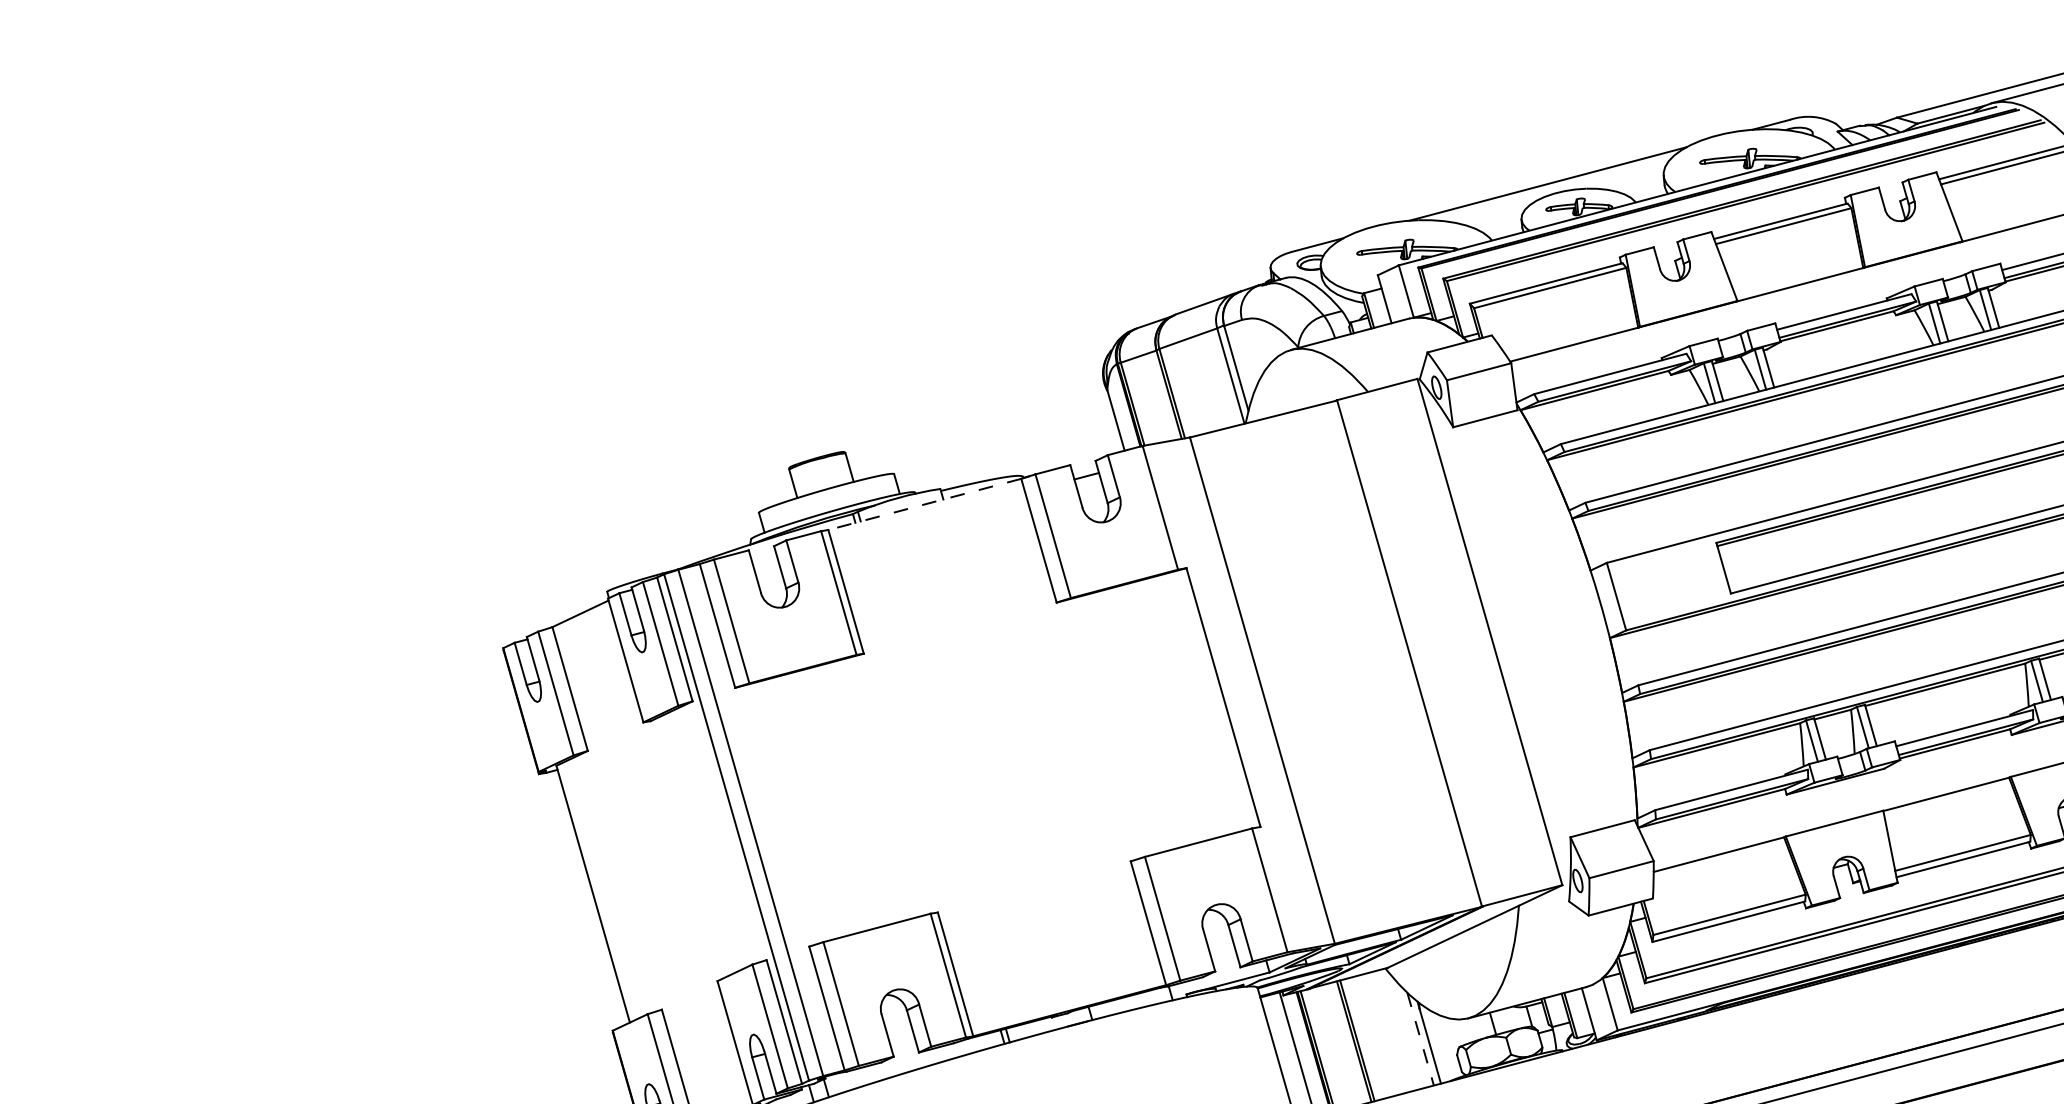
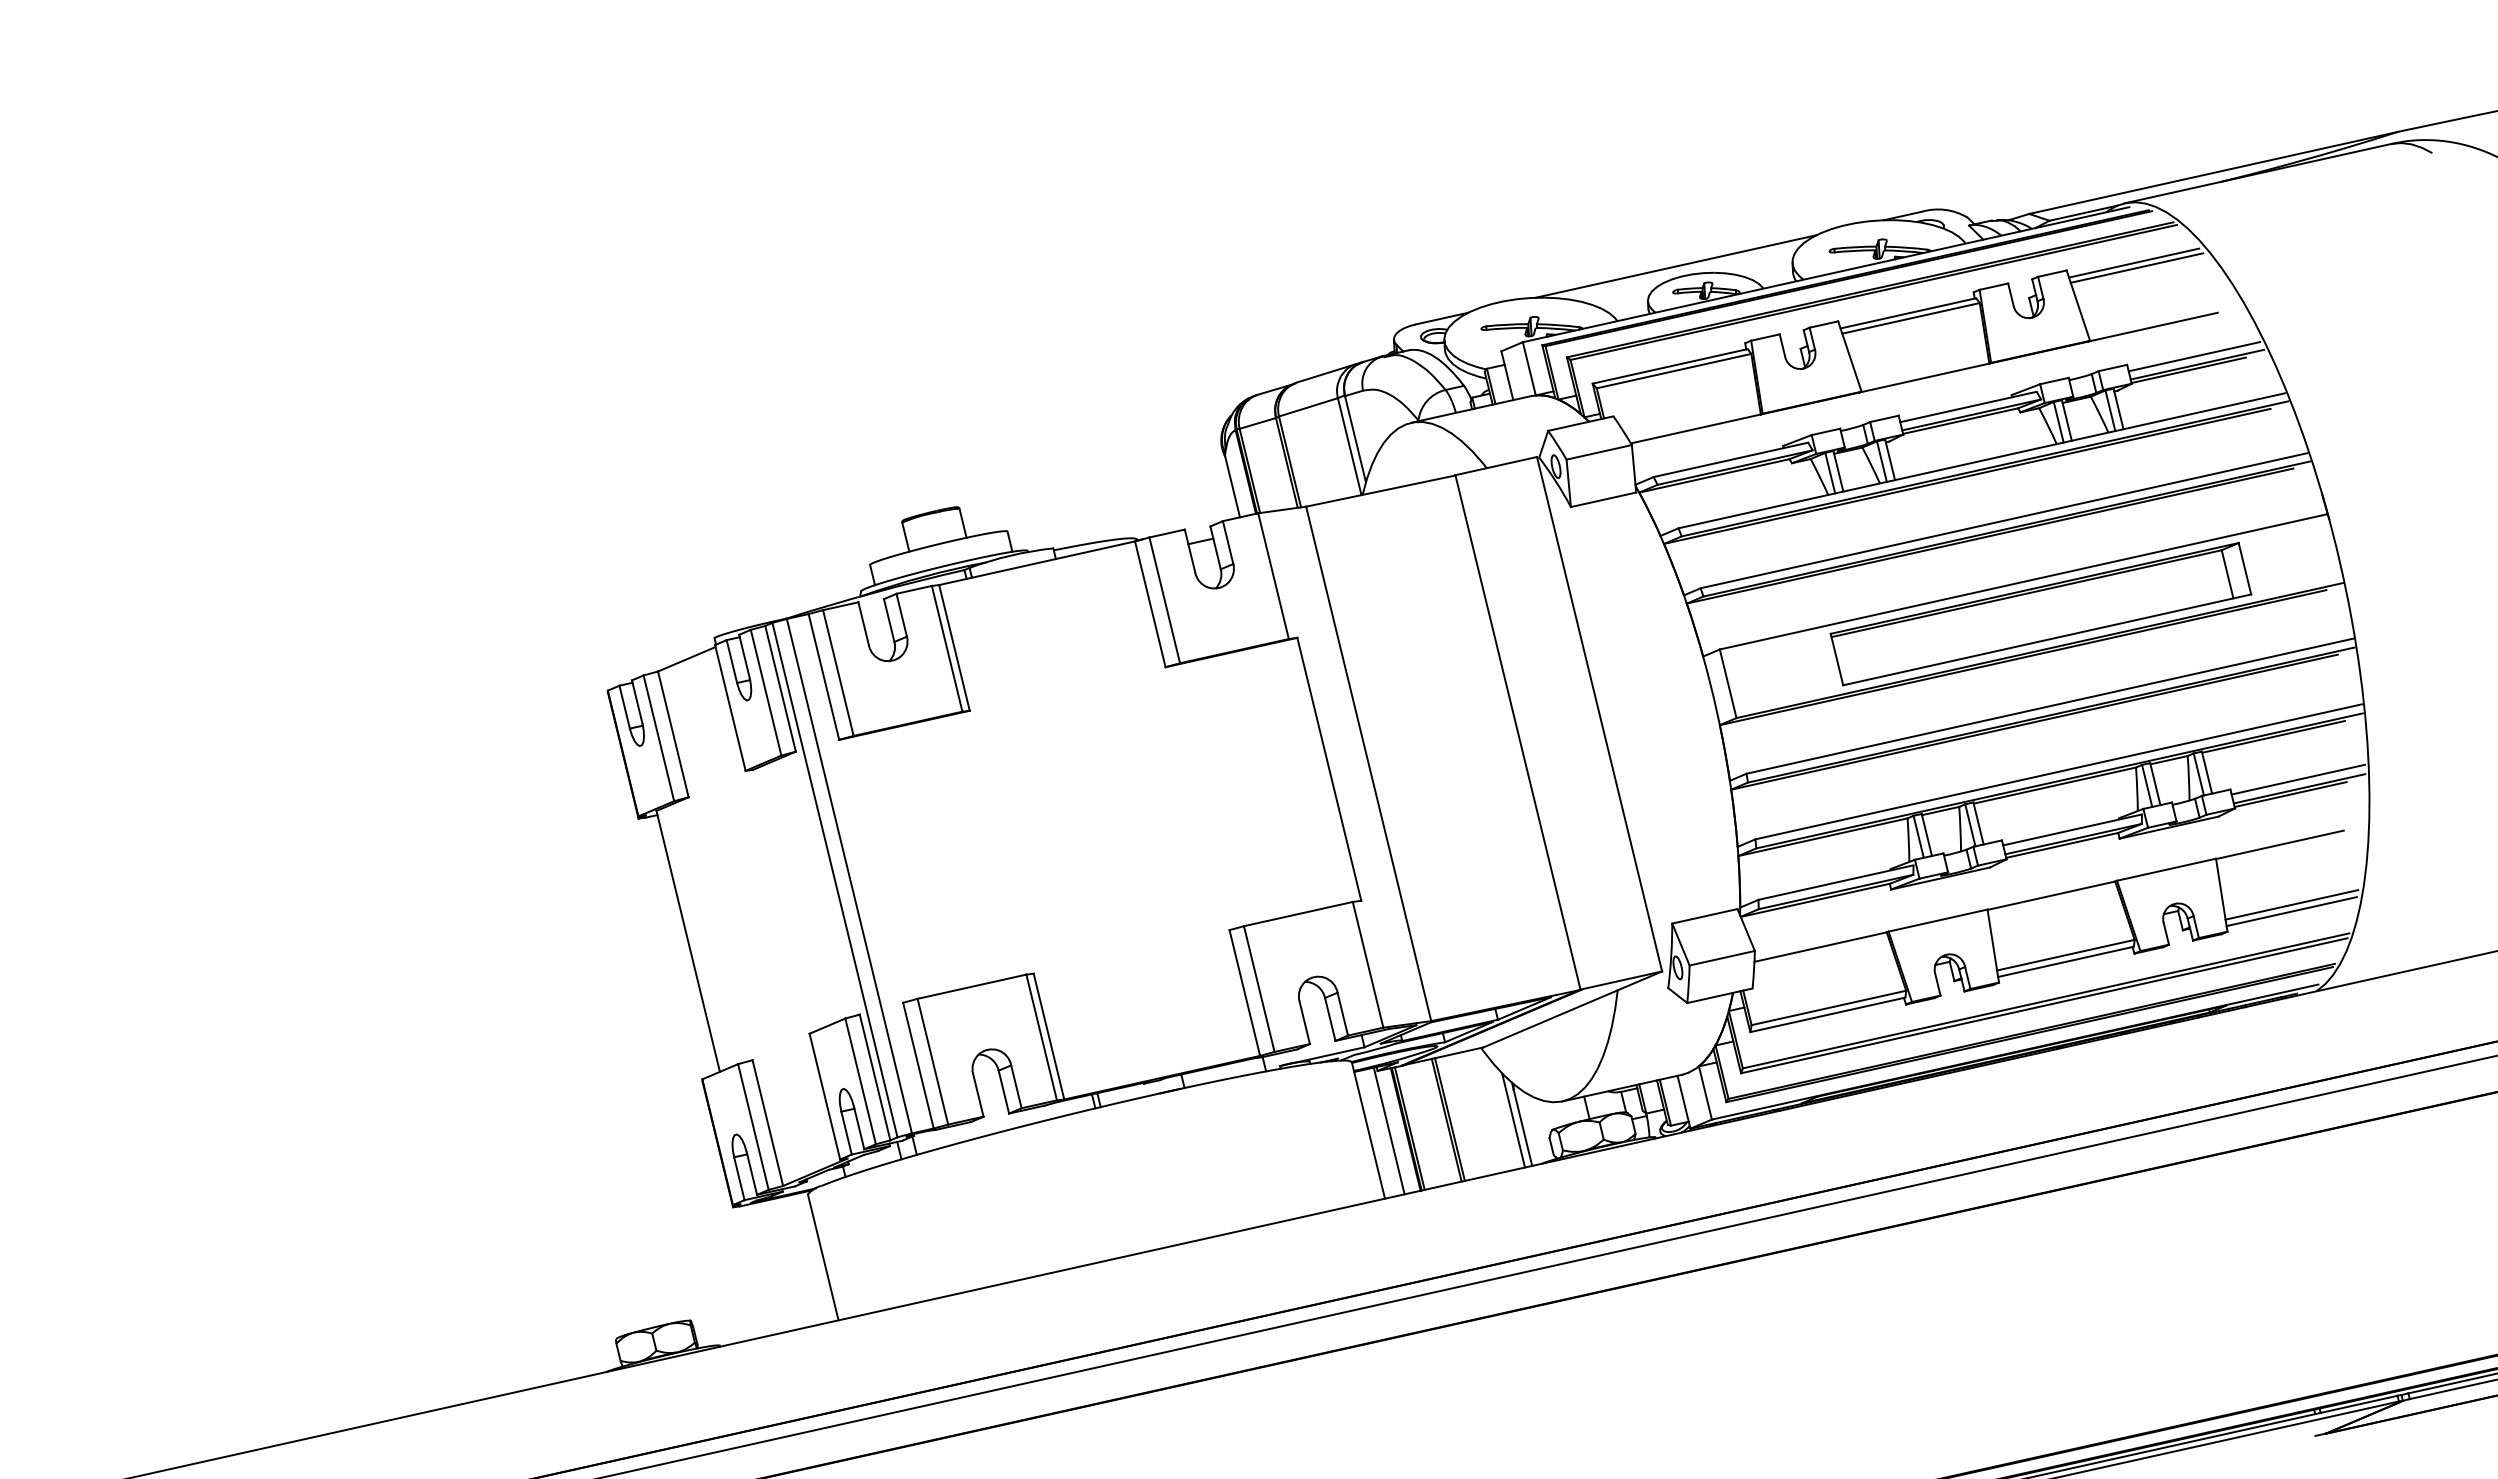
line: (924, 504) -> (1036, 563), dashed -> solid
line: (1420, 1039) -> (1513, 1120), dashed -> solid

